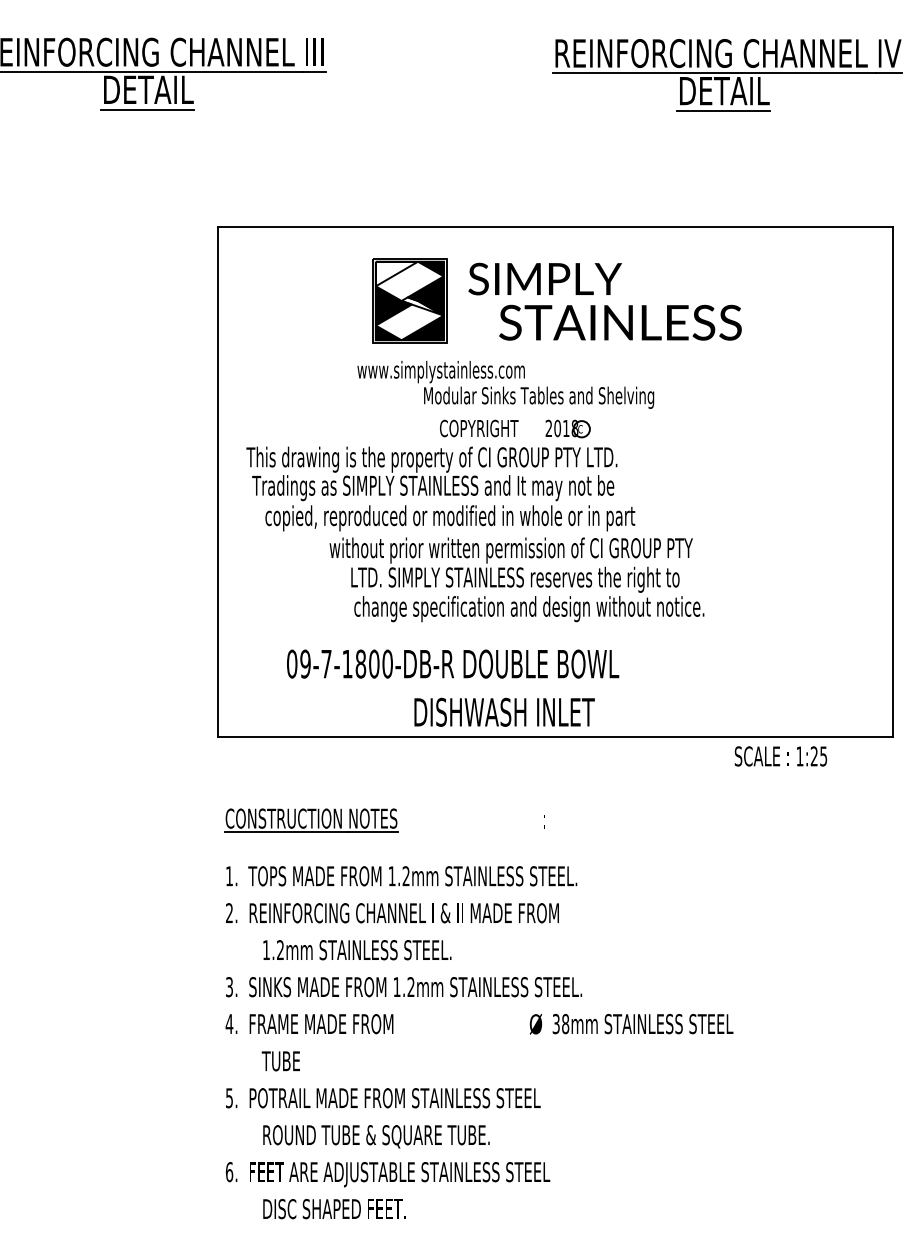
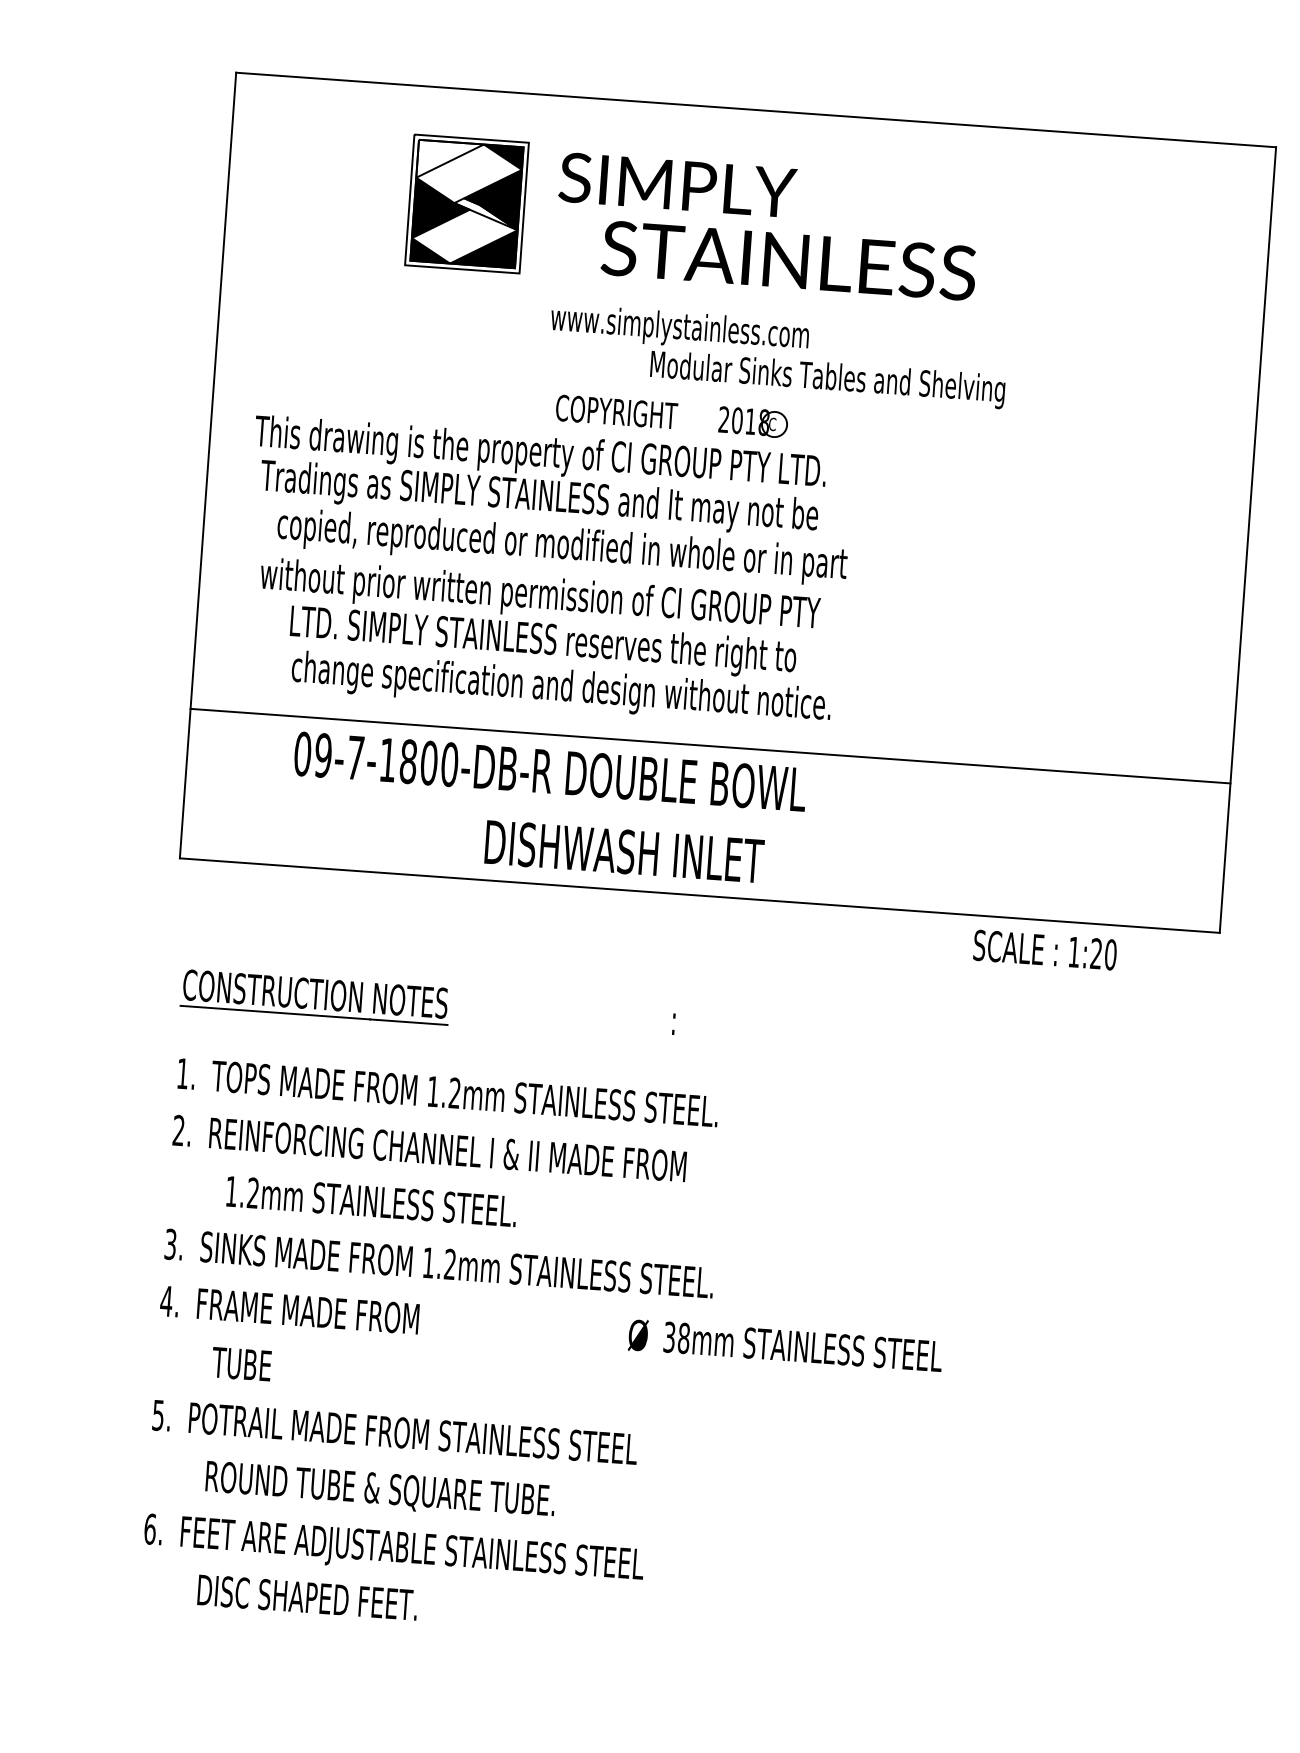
part: (552, 305) -> (686, 226), moved
text: (505, 384) -> (777, 355), moved
text: (516, 579) -> (544, 642), moved
line: (555, 640) -> (710, 746), added
text: (823, 756) -> (1110, 954), 1:25 -> 1:20

